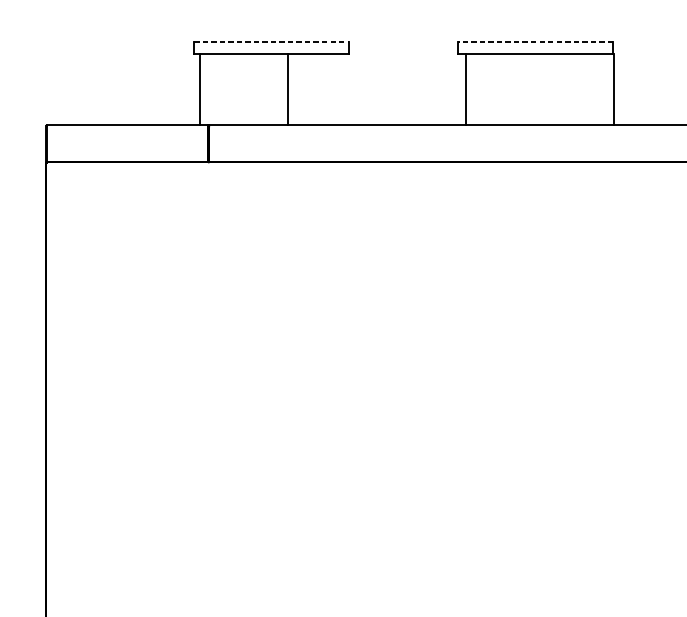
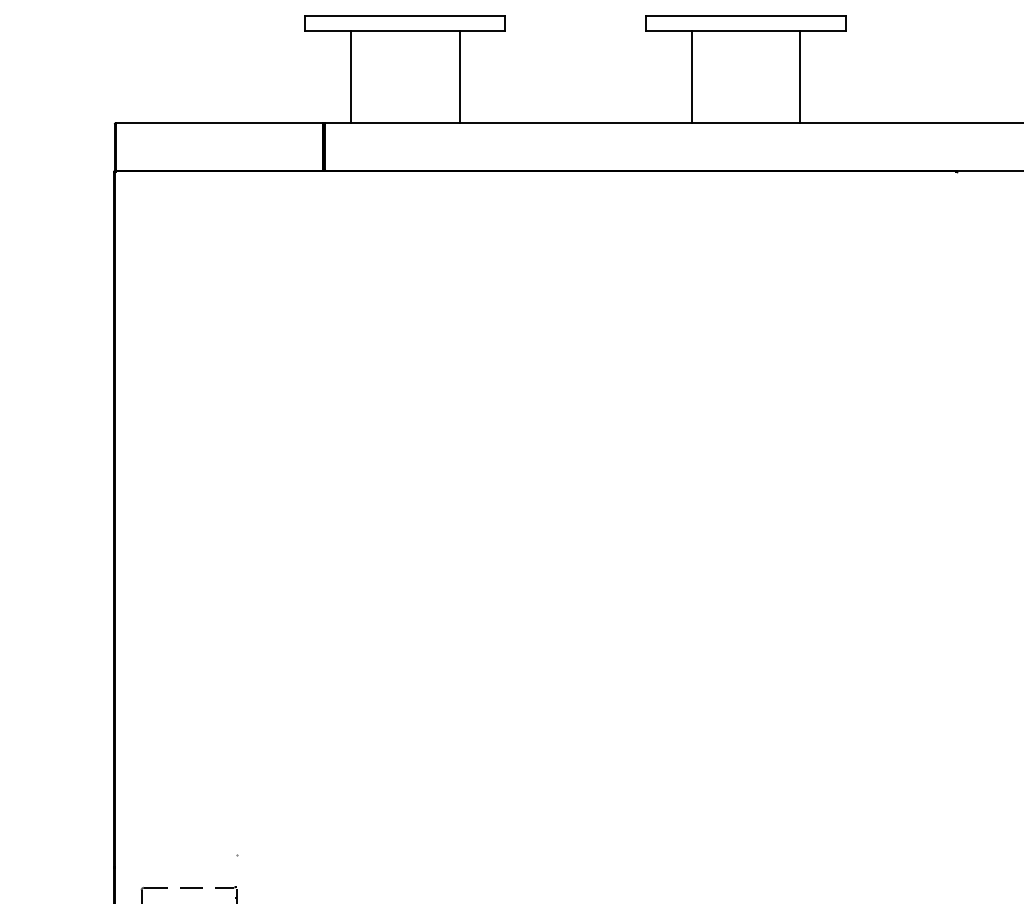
line: (271, 41) -> (405, 15), dashed -> solid
line: (536, 41) -> (746, 15), dashed -> solid
line: (199, 89) -> (350, 77), moved
line: (288, 89) -> (459, 77), moved
line: (466, 89) -> (691, 77), moved
line: (614, 89) -> (800, 77), moved

